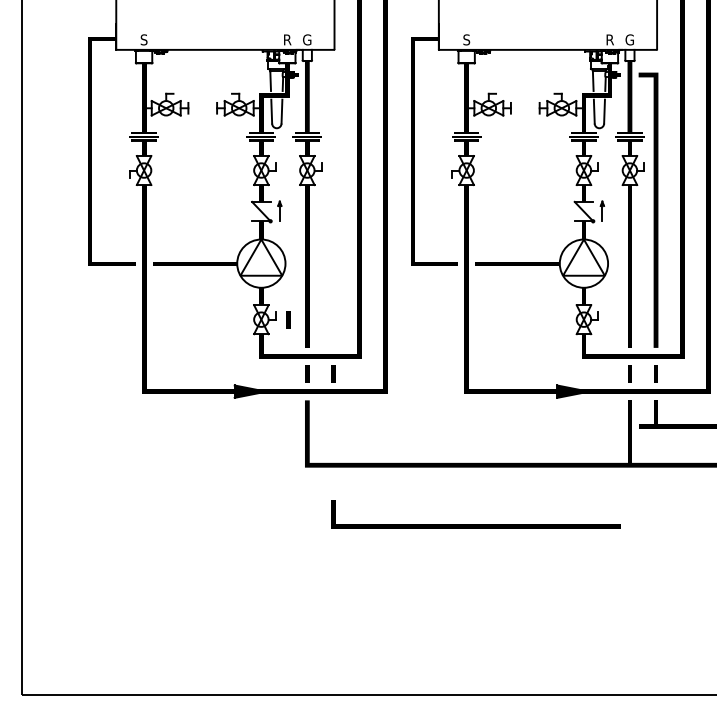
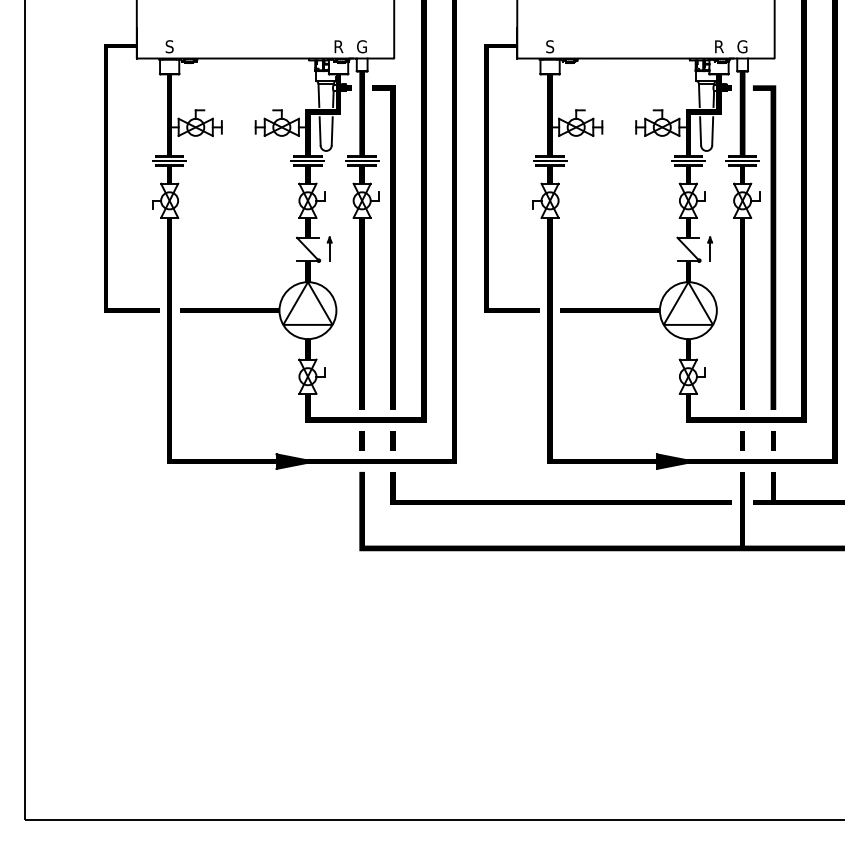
line: (331, 210) -> (390, 247), added
line: (288, 319) -> (339, 376), removed
line: (475, 524) -> (560, 500), moved

